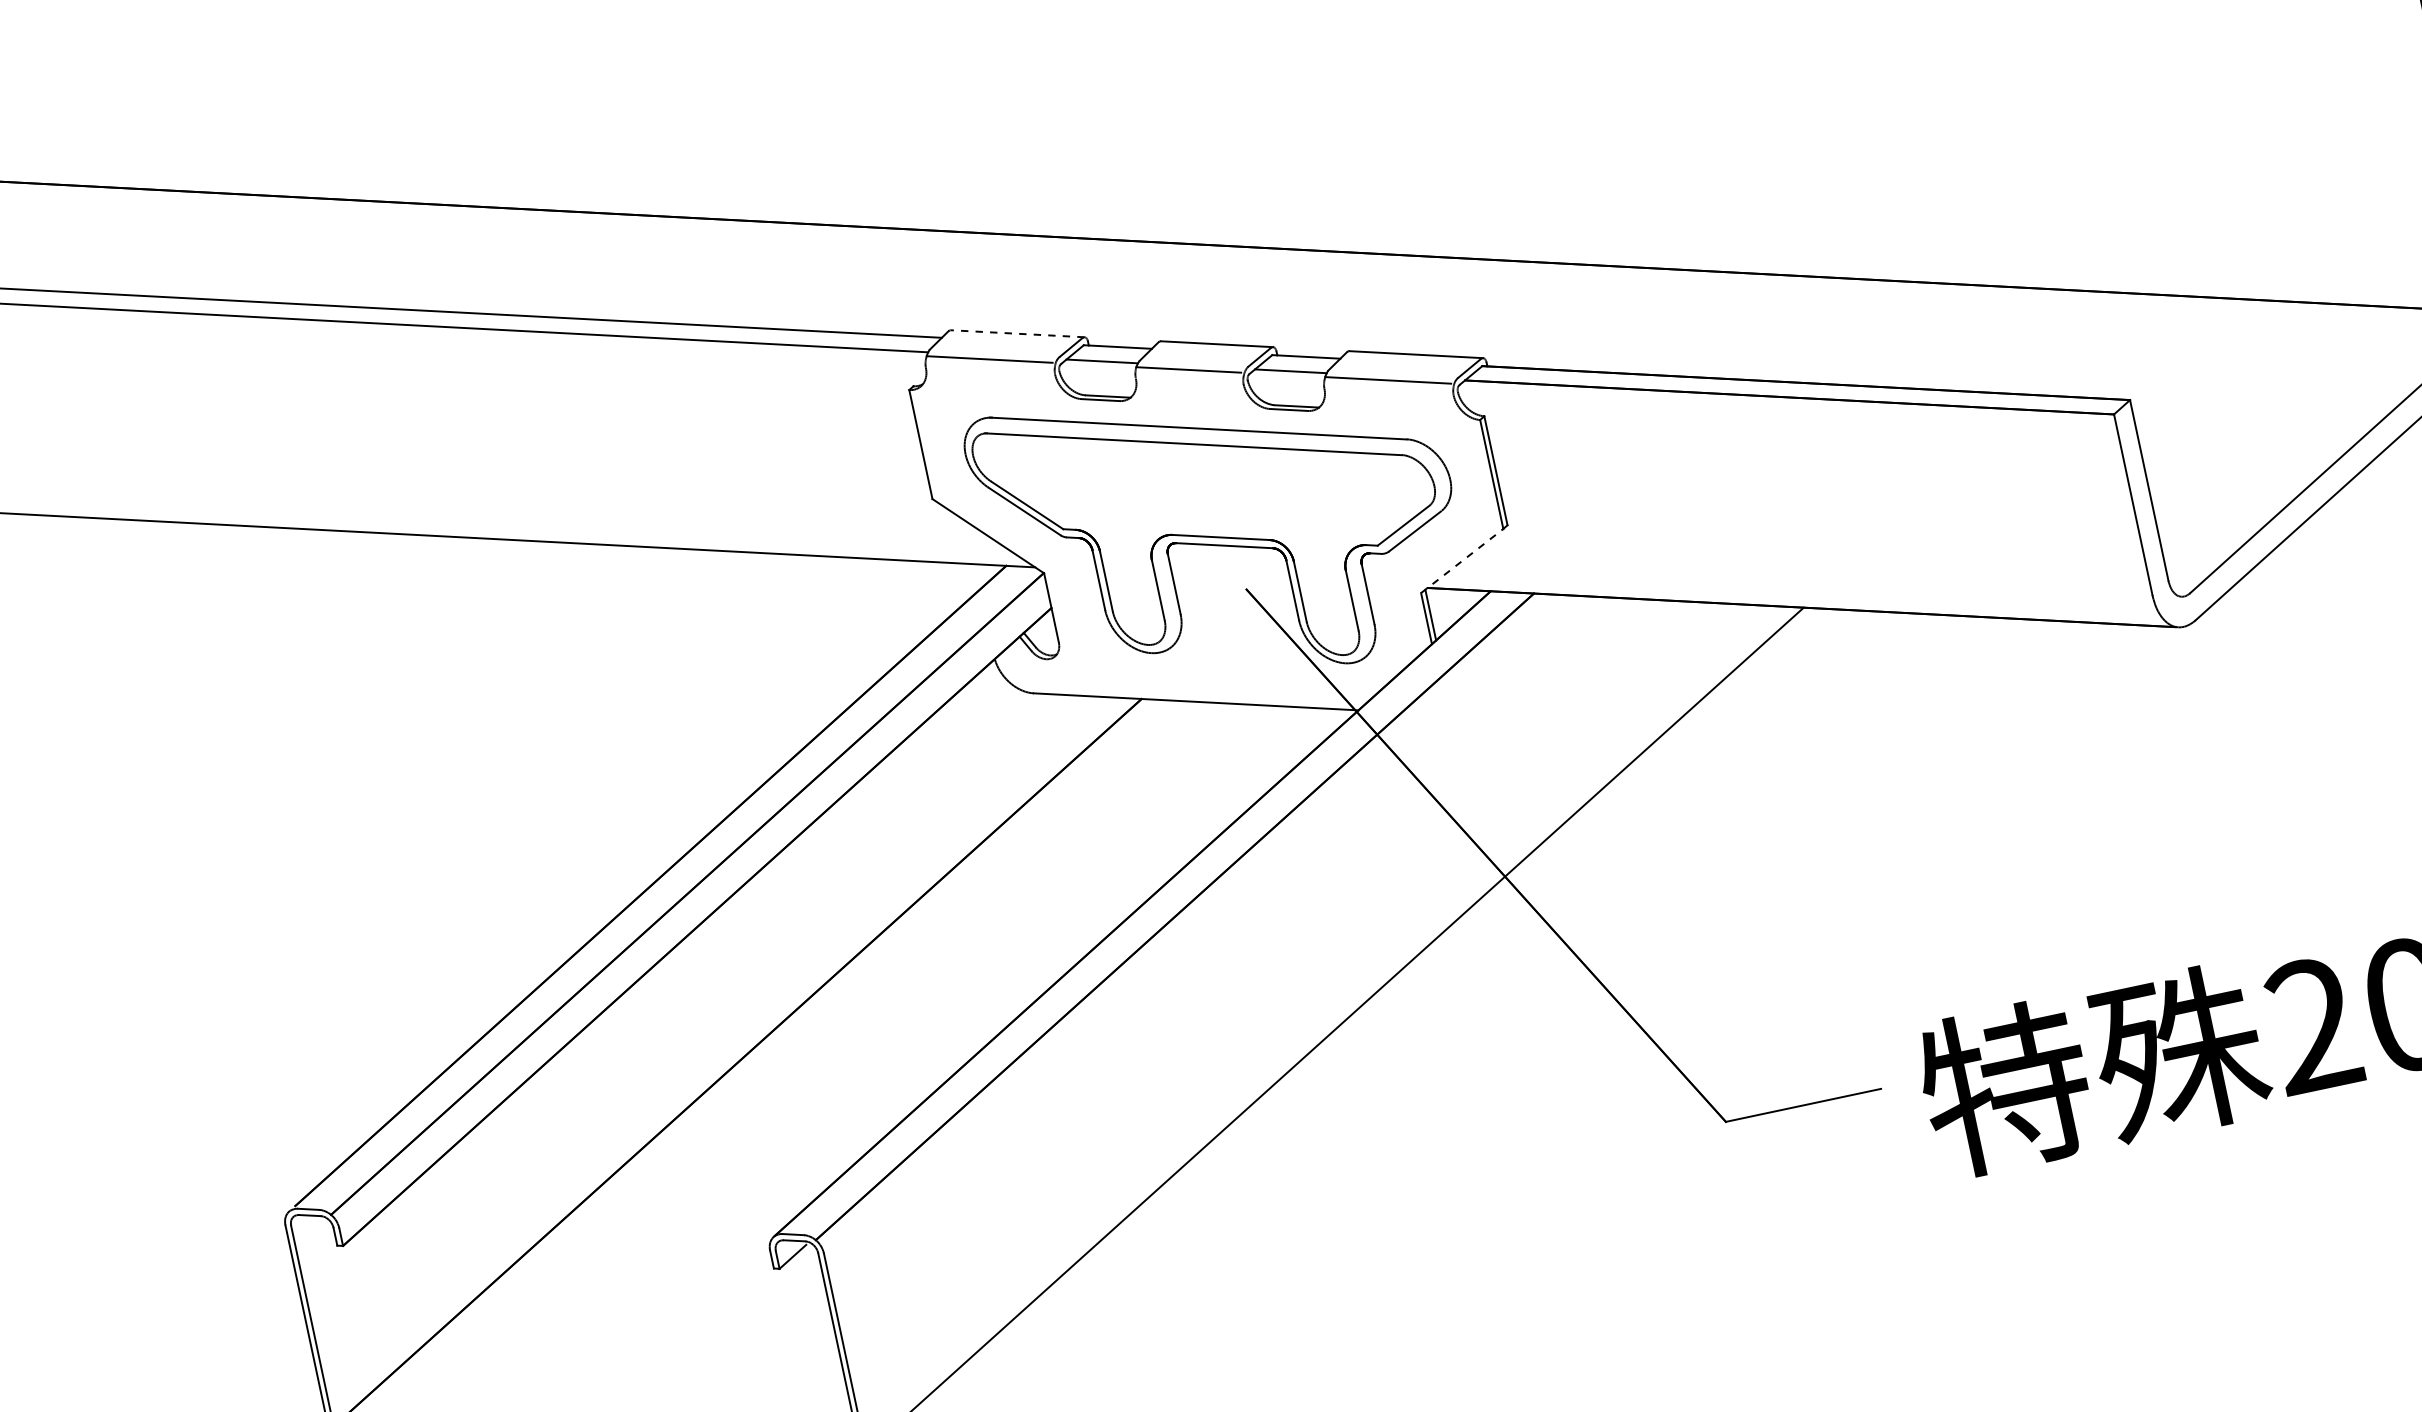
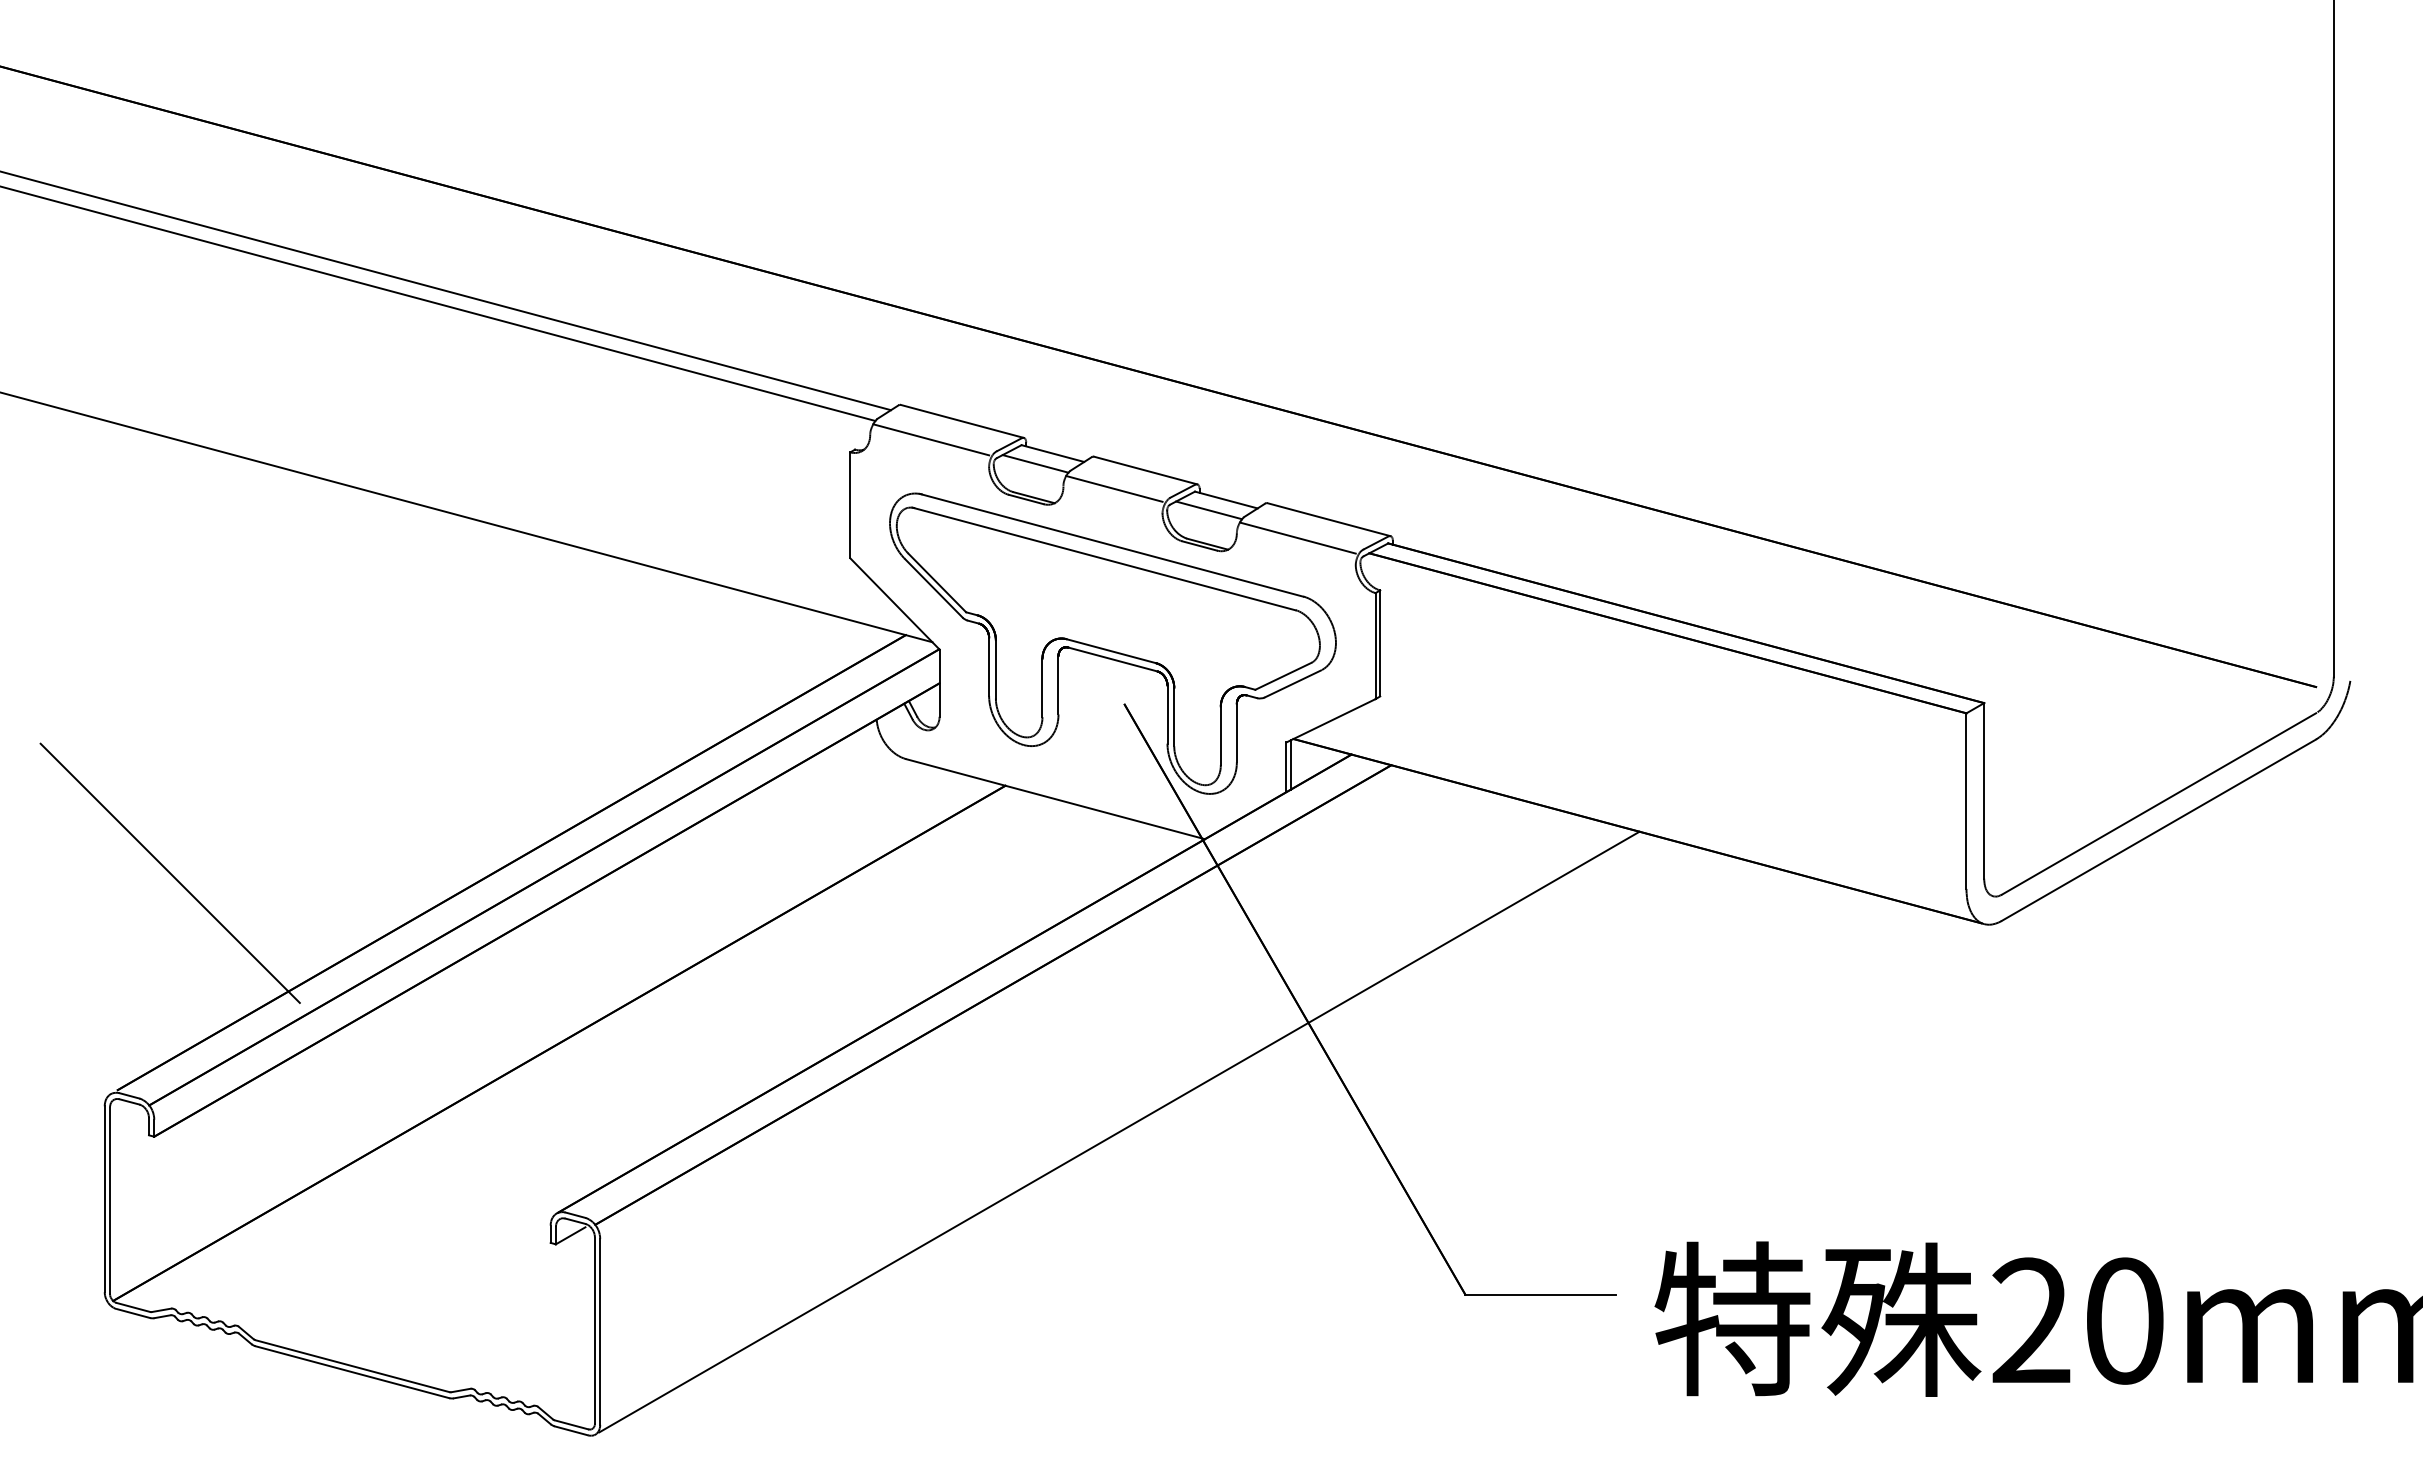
line: (1017, 333) -> (962, 421), dashed -> solid
line: (1462, 560) -> (1331, 720), dashed -> solid
line: (300, 970) -> (169, 872), added

